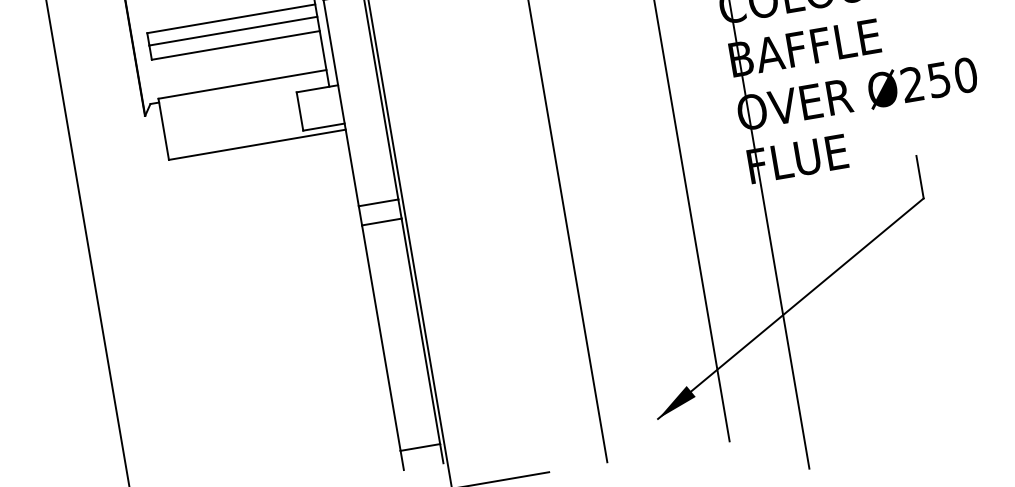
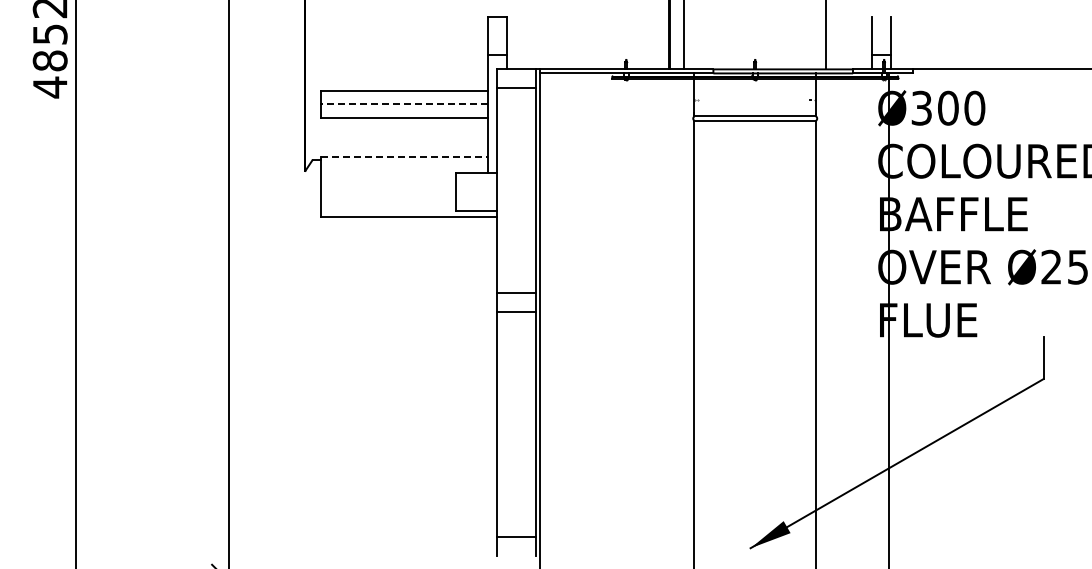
line: (233, 31) -> (404, 103), solid -> dashed
line: (243, 84) -> (405, 156), solid -> dashed

